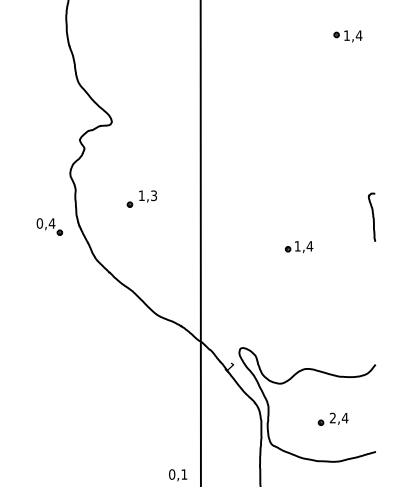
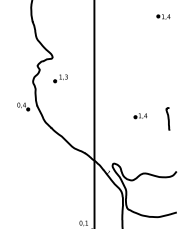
part: (141, 198) -> (60, 78), moved
curve: (371, 215) -> (167, 118), moved
part: (332, 420) -> (156, 197), removed

